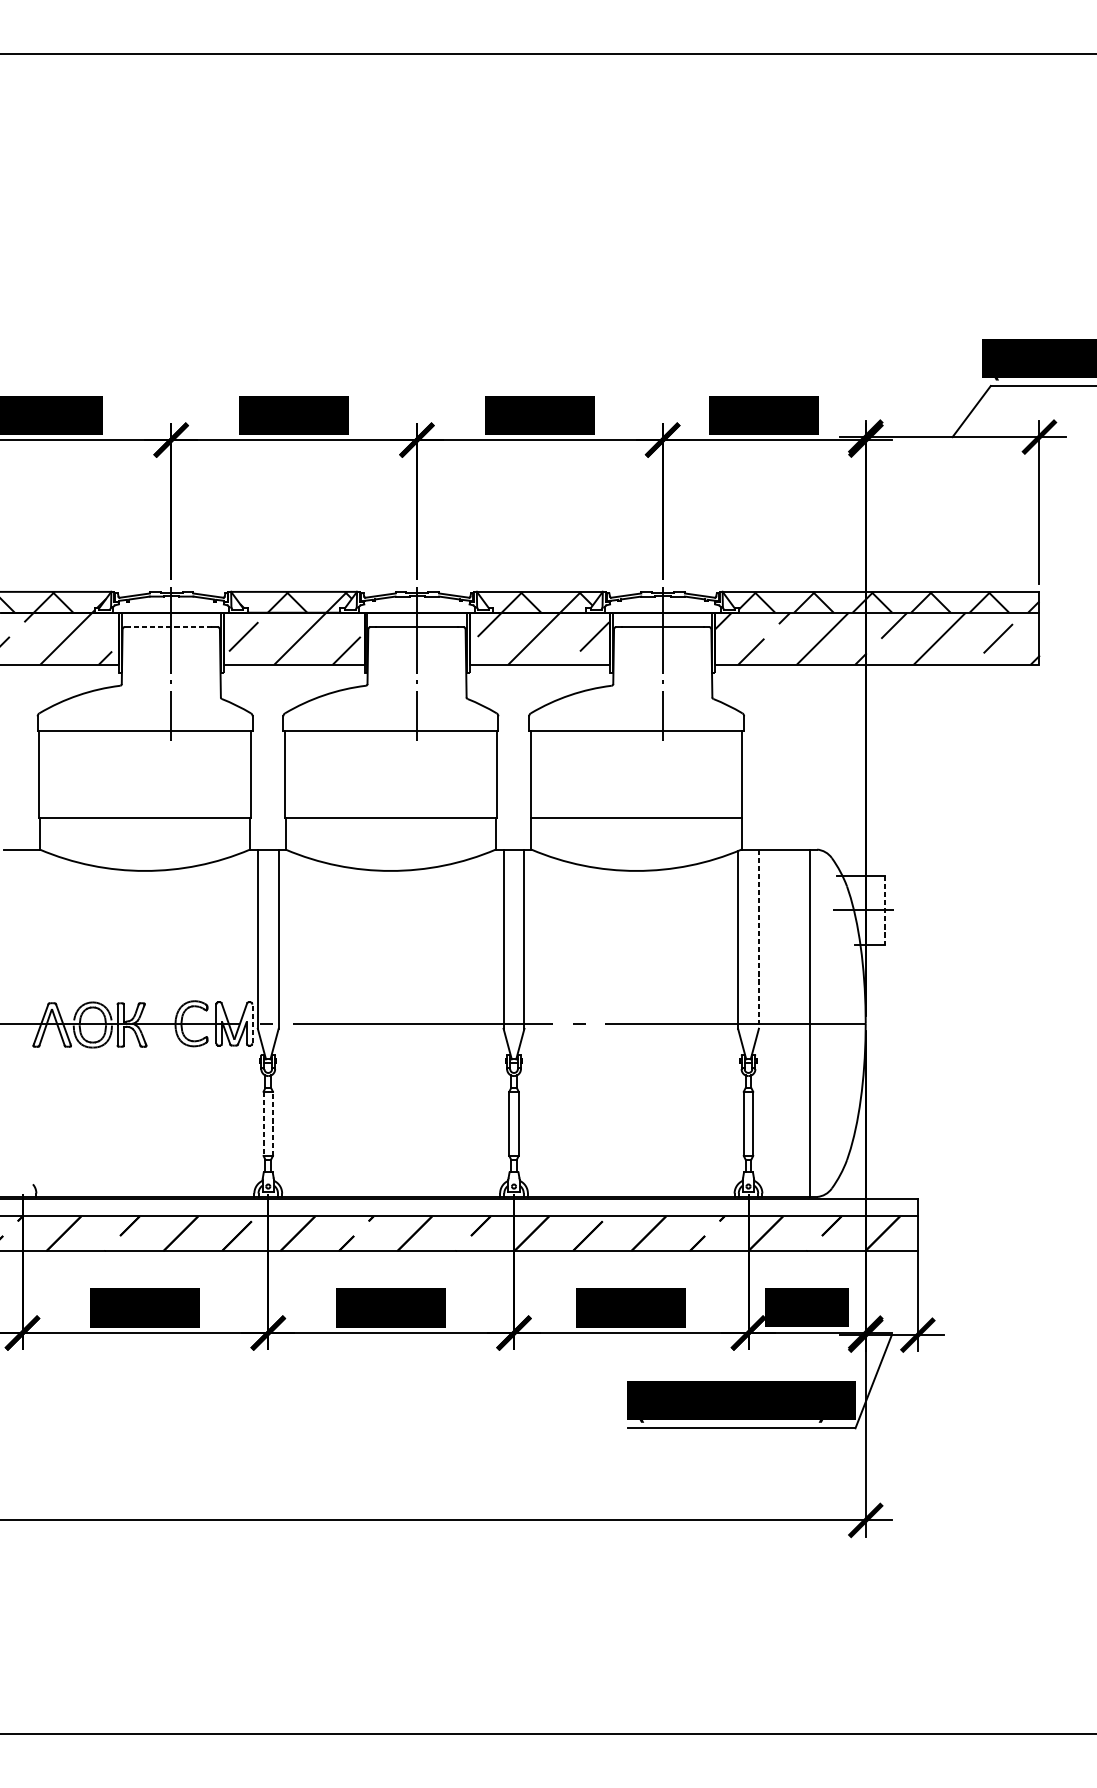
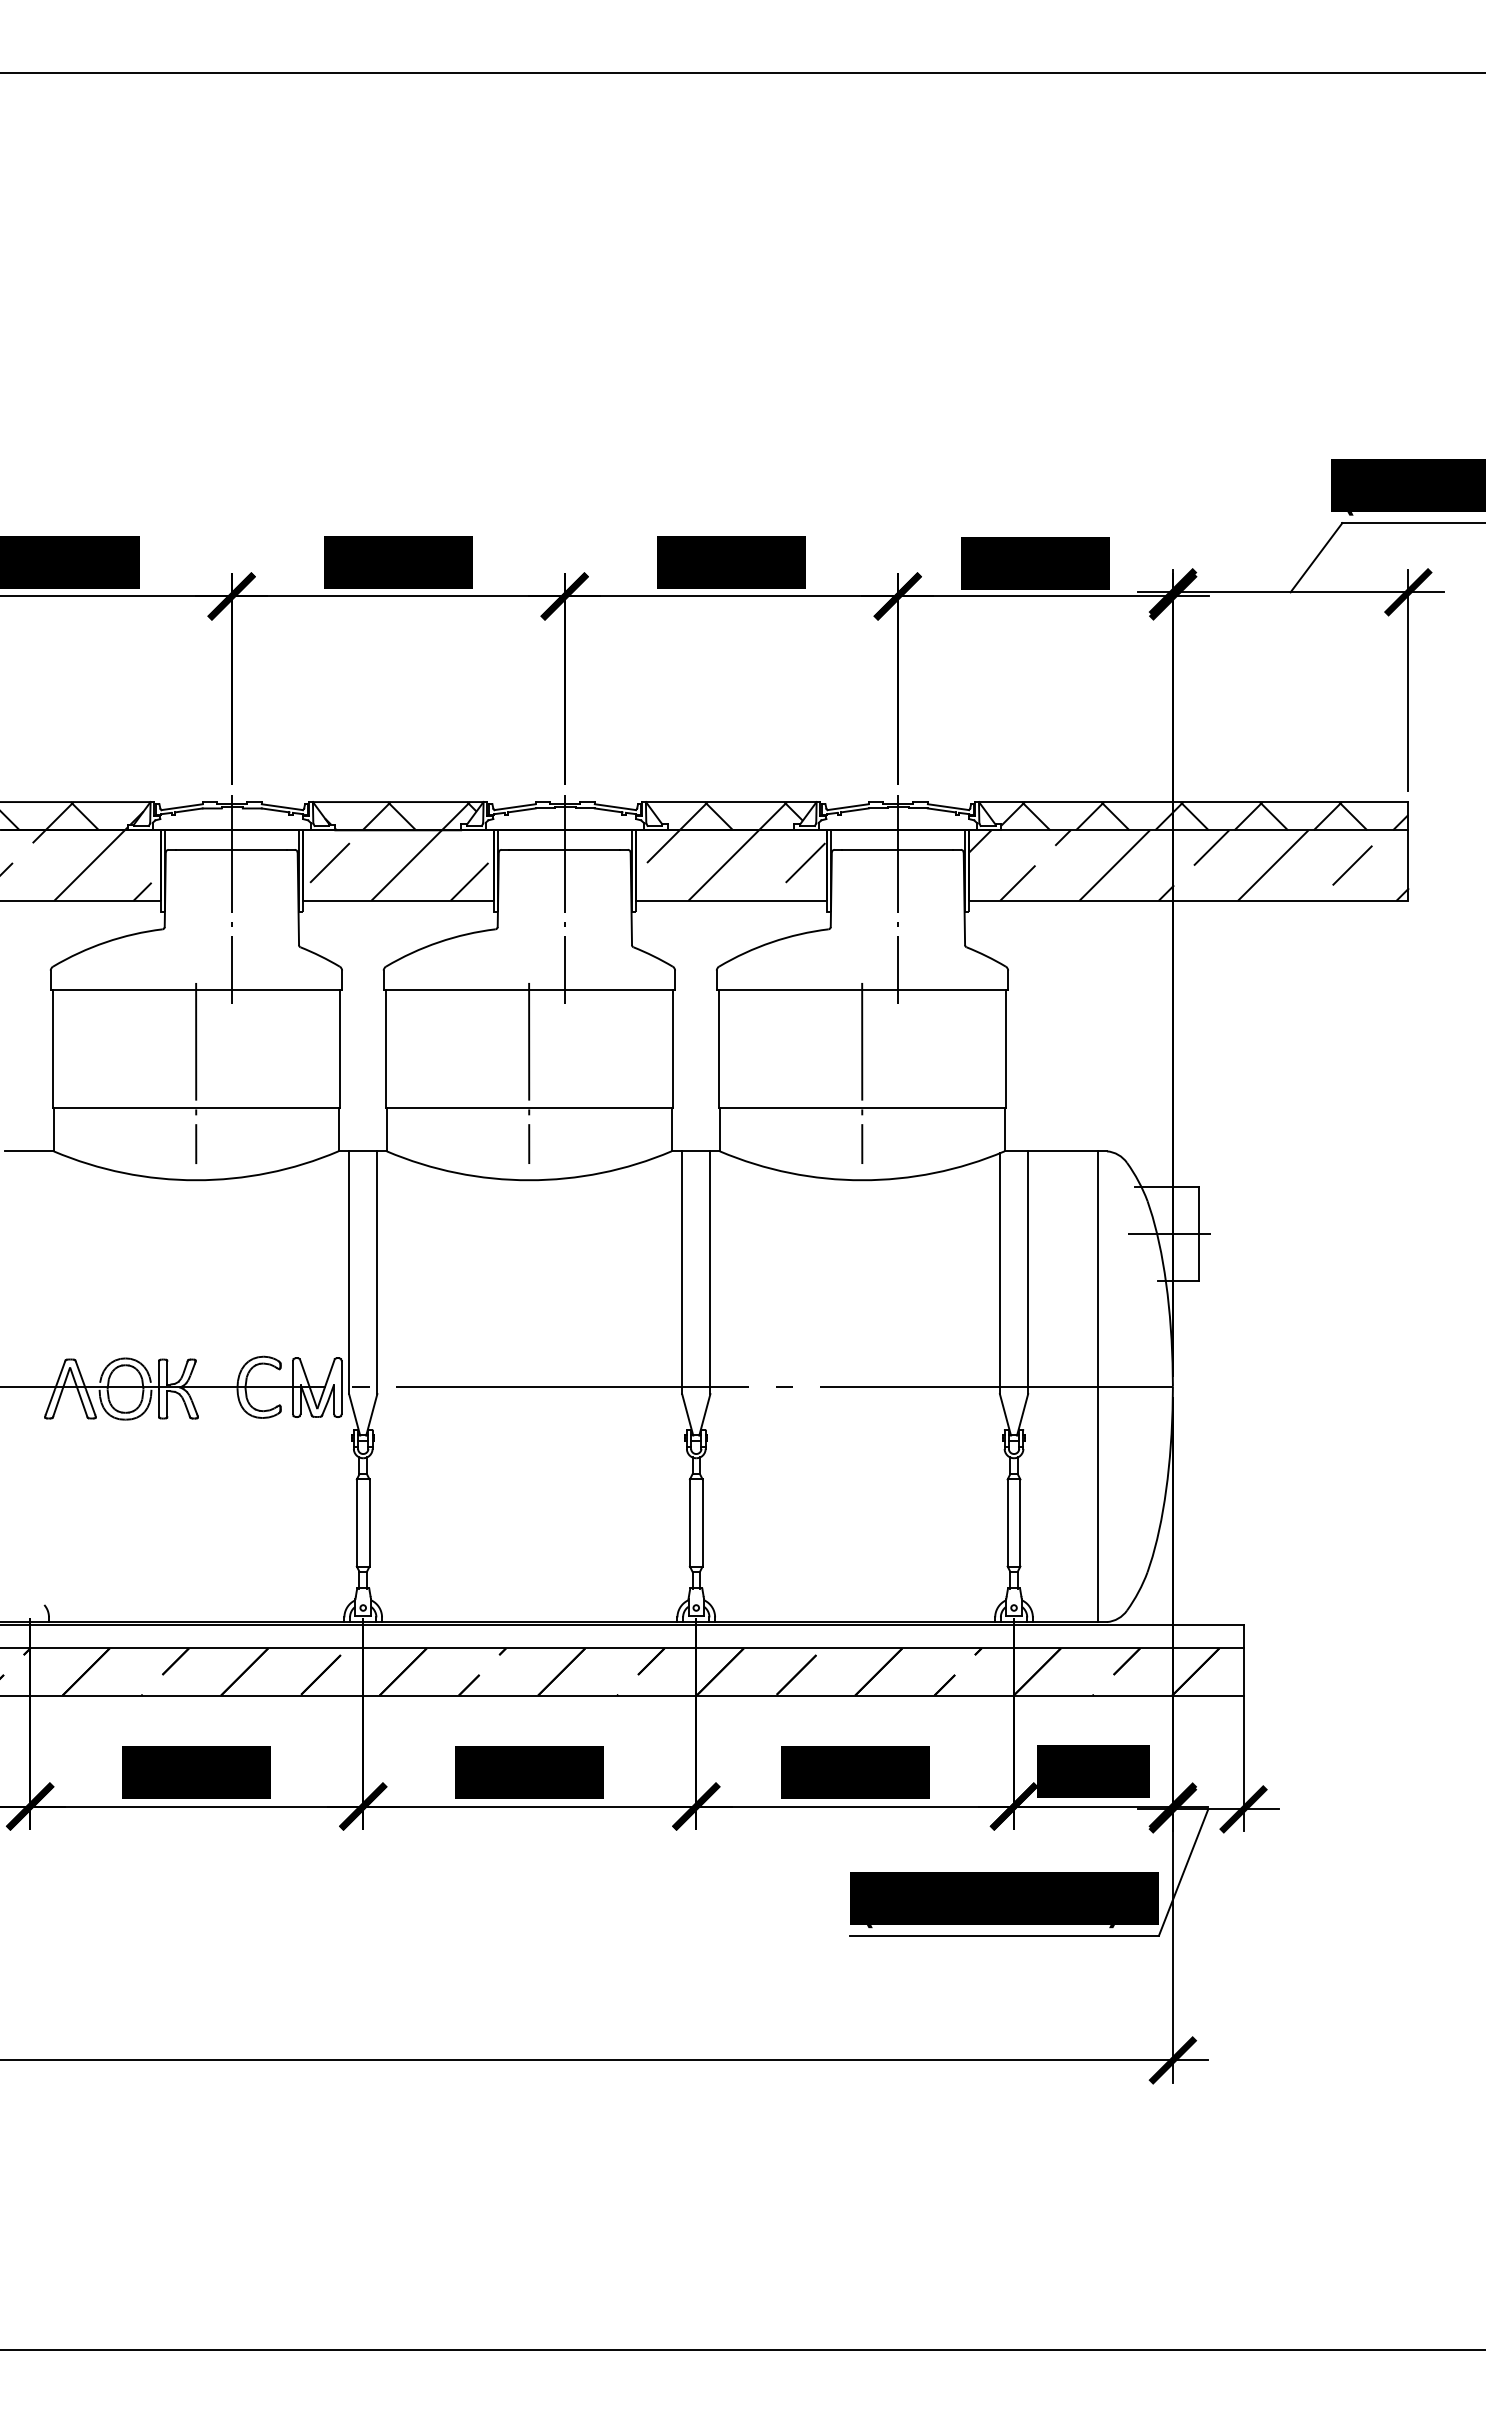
line: (171, 626) -> (231, 849), dashed -> solid
line: (145, 792) -> (196, 1073), added
line: (390, 792) -> (529, 1073), added
line: (636, 792) -> (862, 1073), added
line: (884, 910) -> (1198, 1234), dashed -> solid
line: (759, 939) -> (1028, 1273), dashed -> solid
line: (252, 1023) -> (341, 1386), dashed -> solid
line: (263, 1124) -> (356, 1523), dashed -> solid
line: (272, 1124) -> (369, 1523), dashed -> solid

